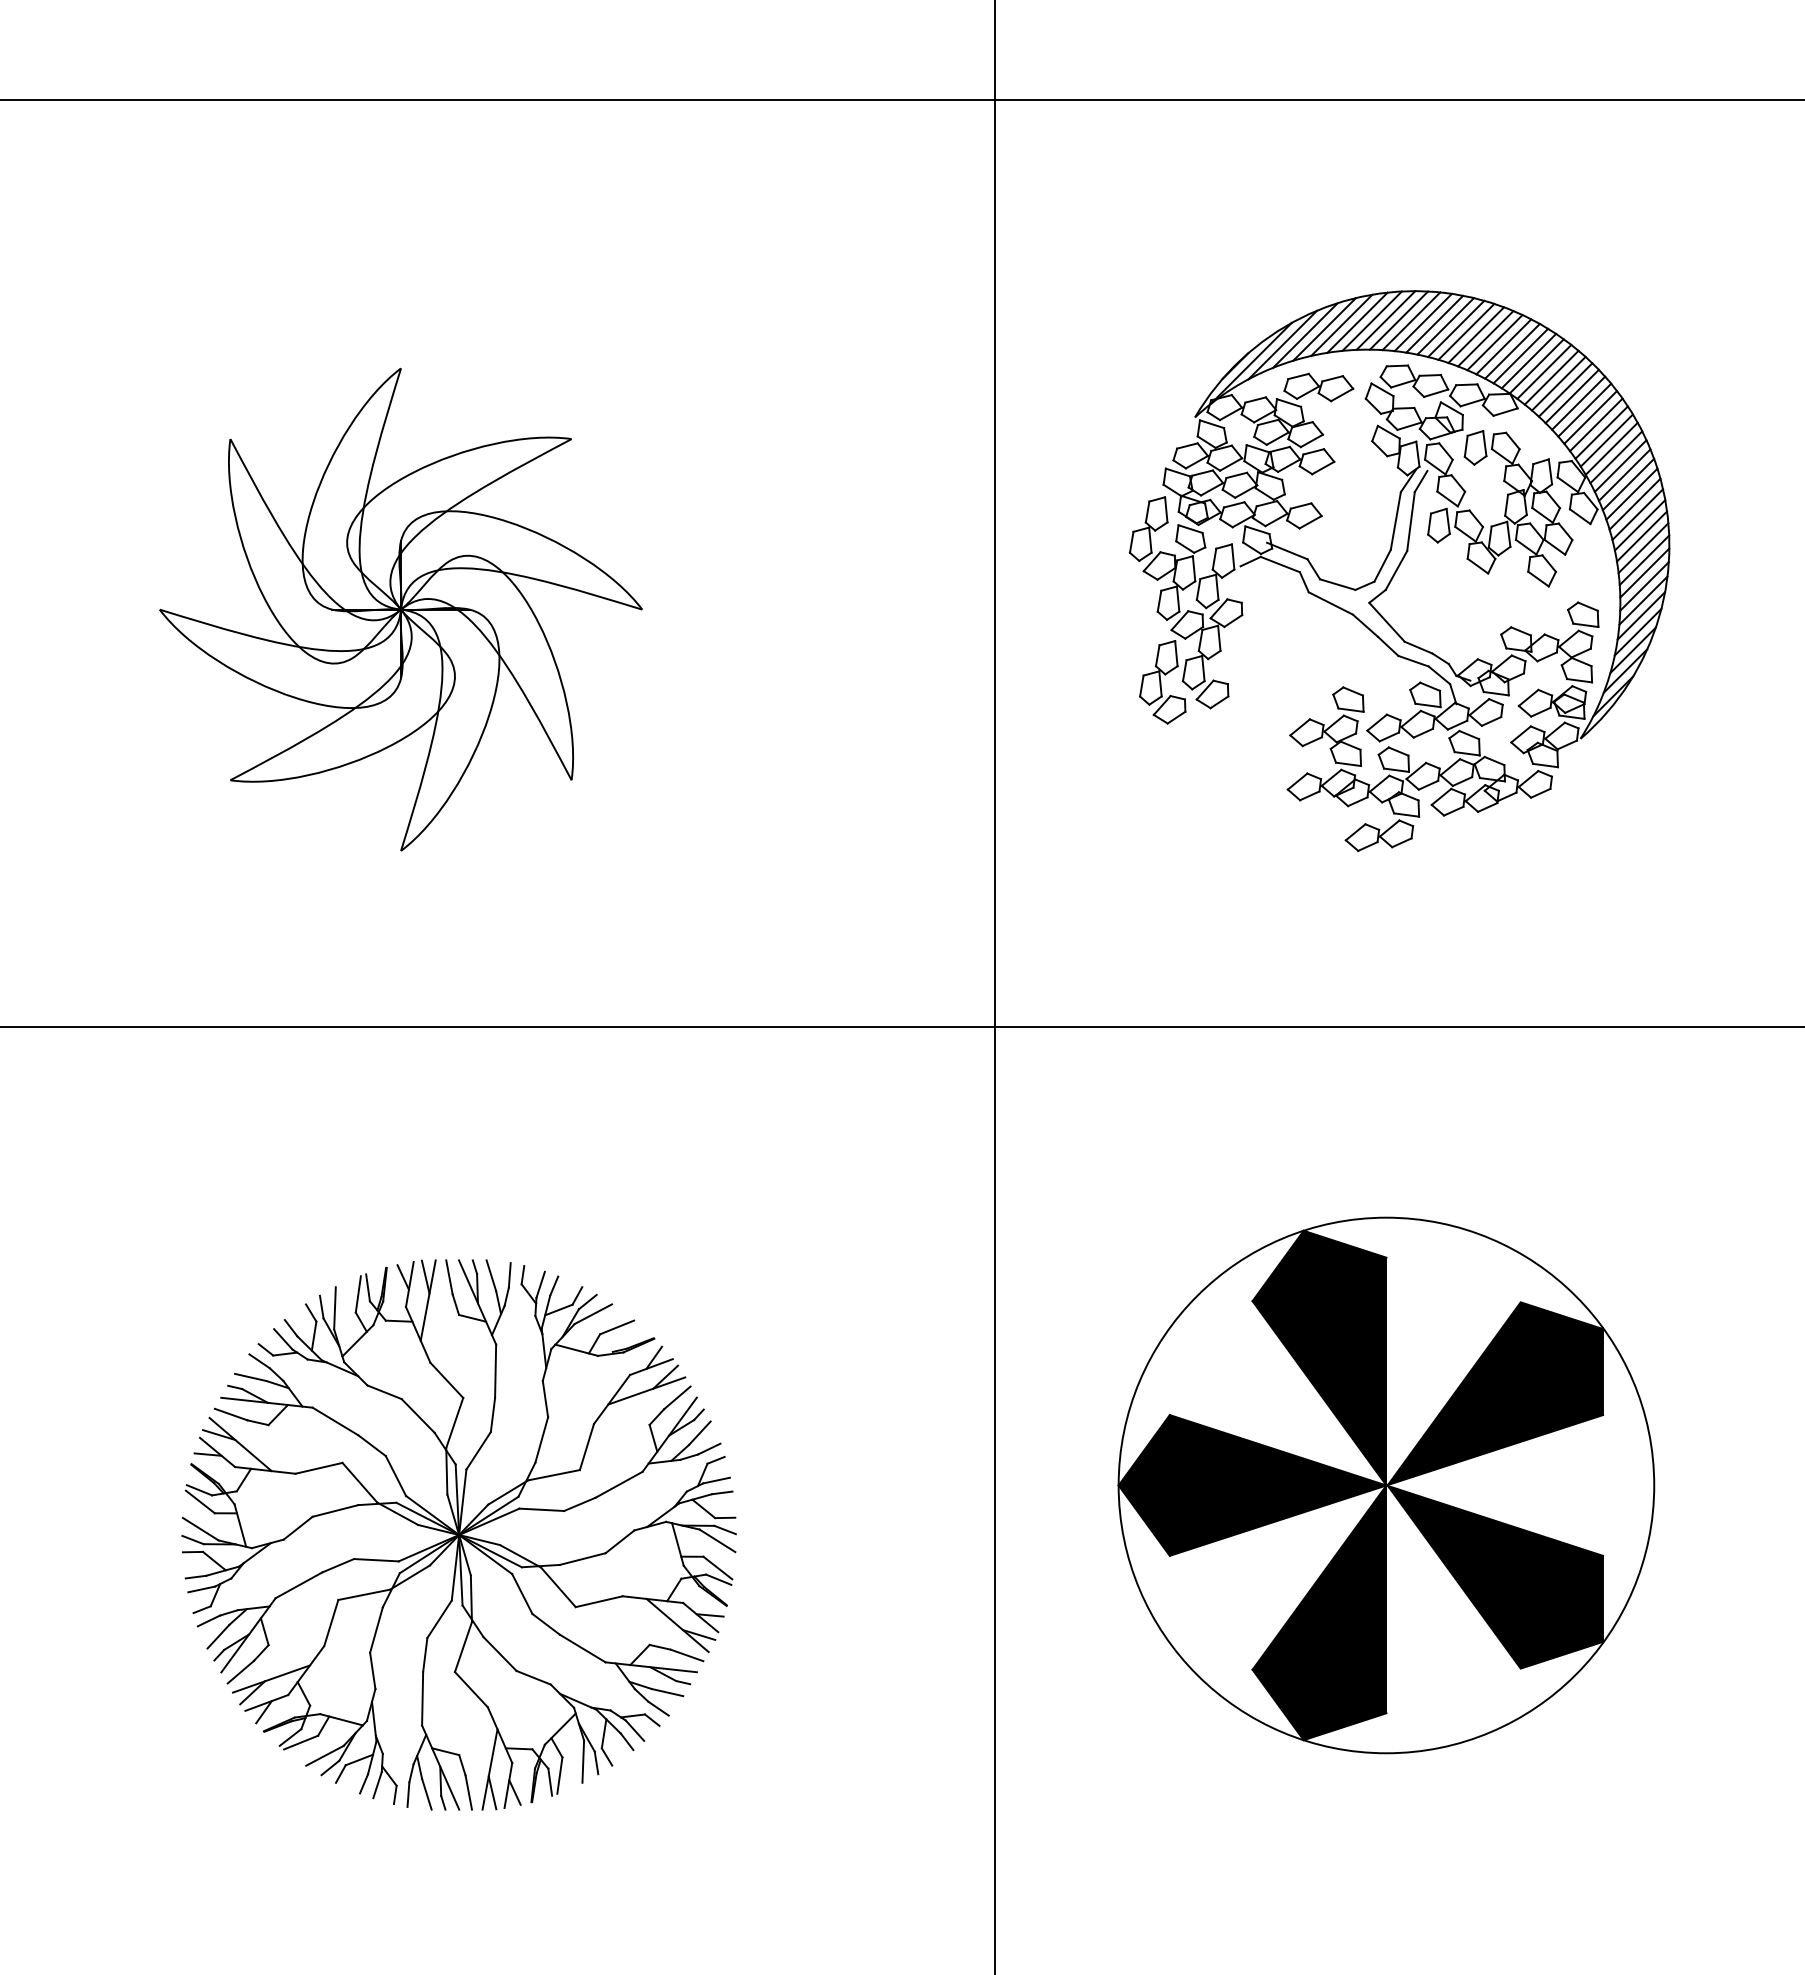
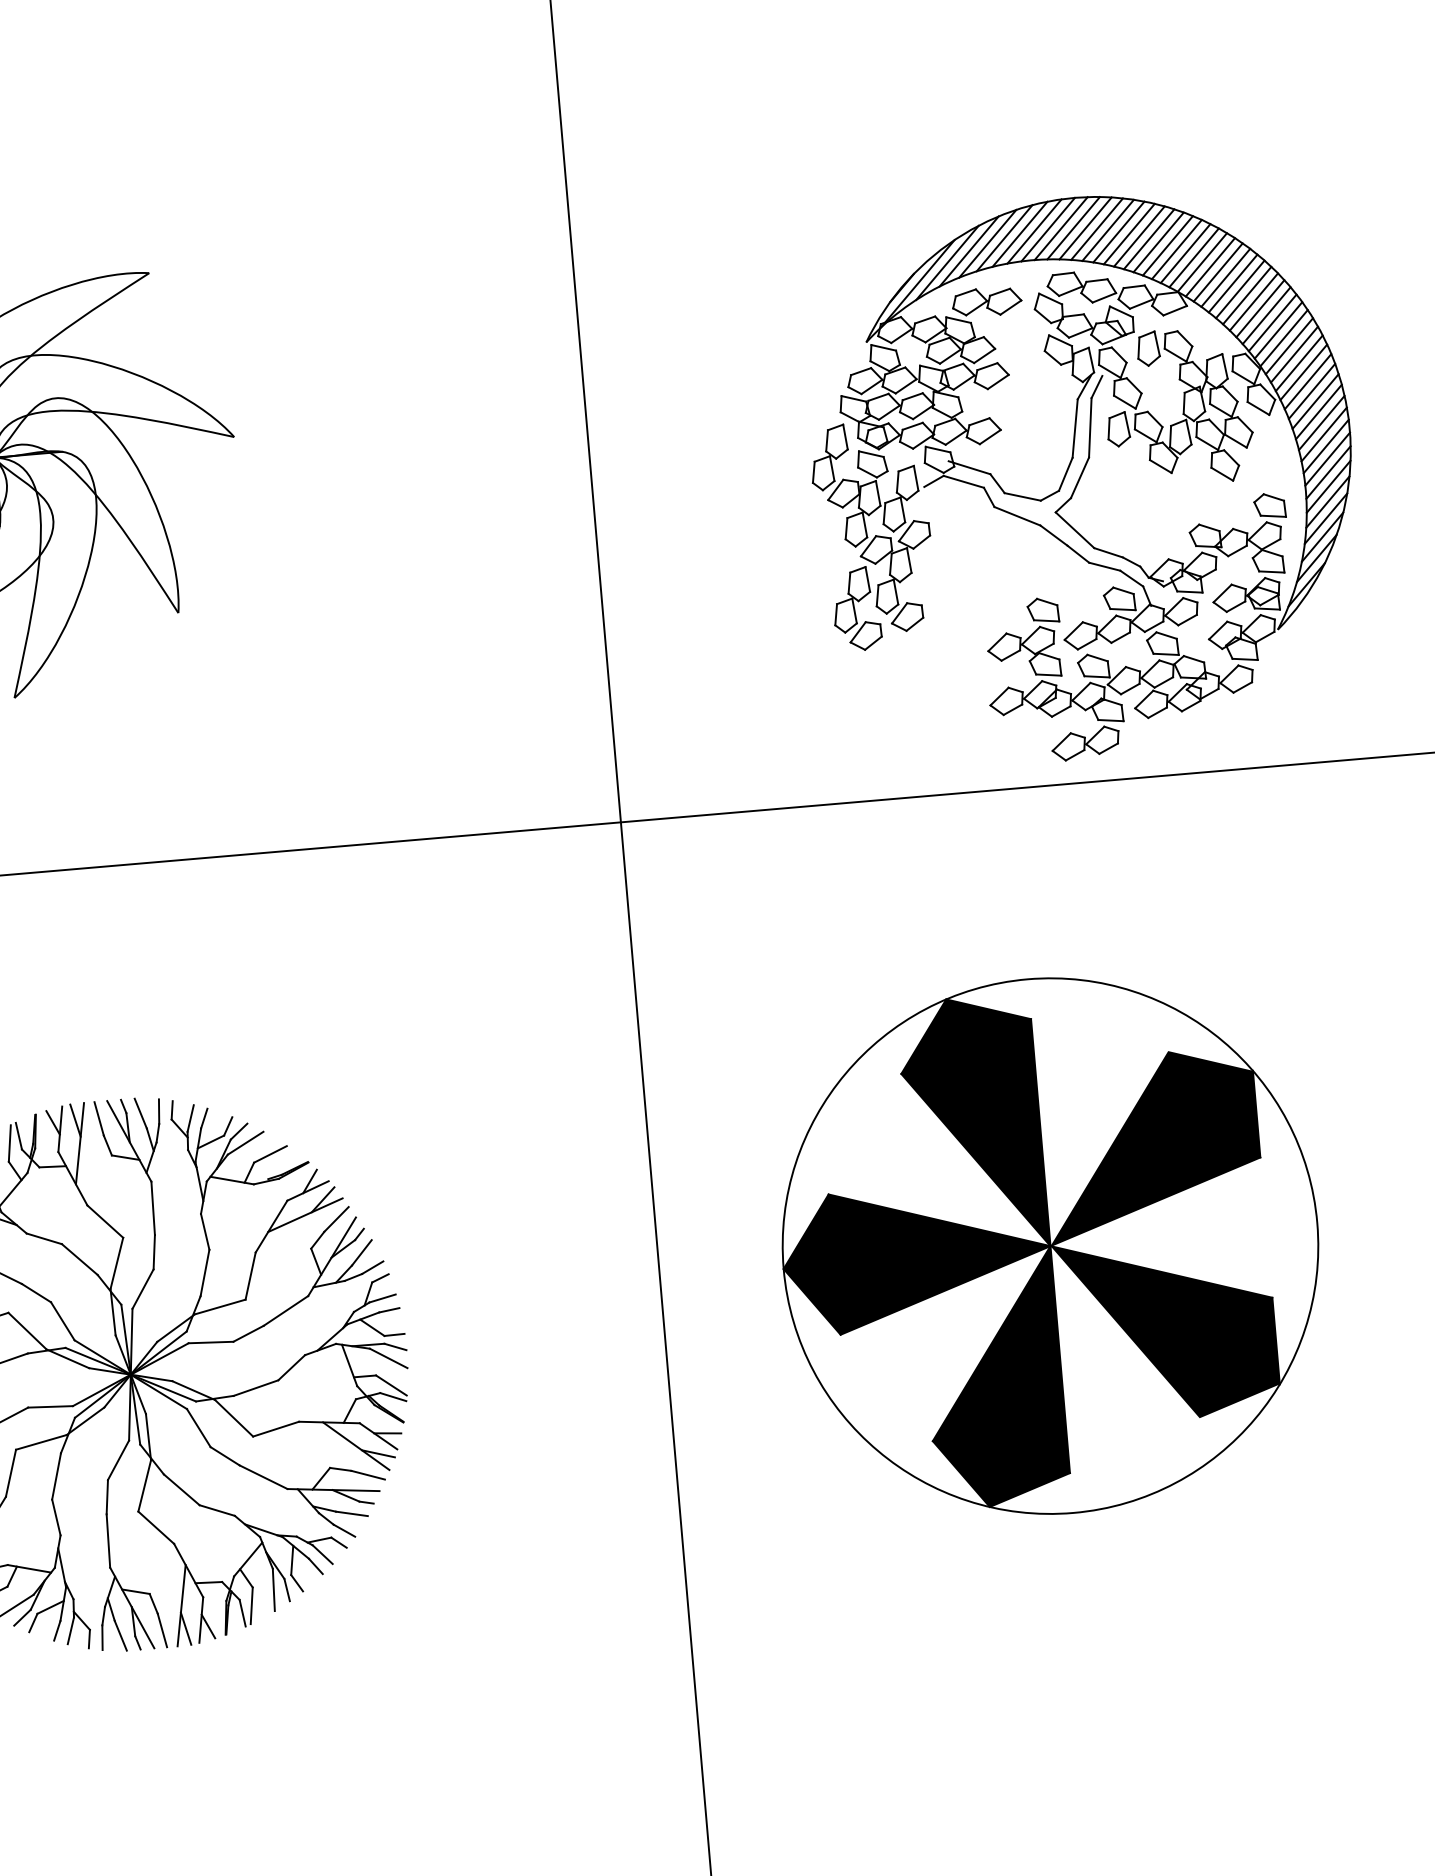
part: (1399, 570) -> (1083, 477), moved

